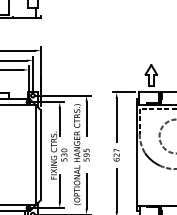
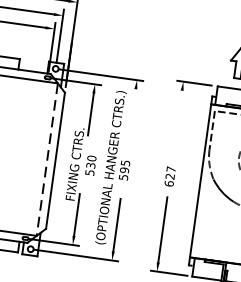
line: (86, 118) -> (132, 114), removed
line: (116, 119) -> (177, 122), removed
line: (35, 155) -> (47, 160), solid -> dashed

